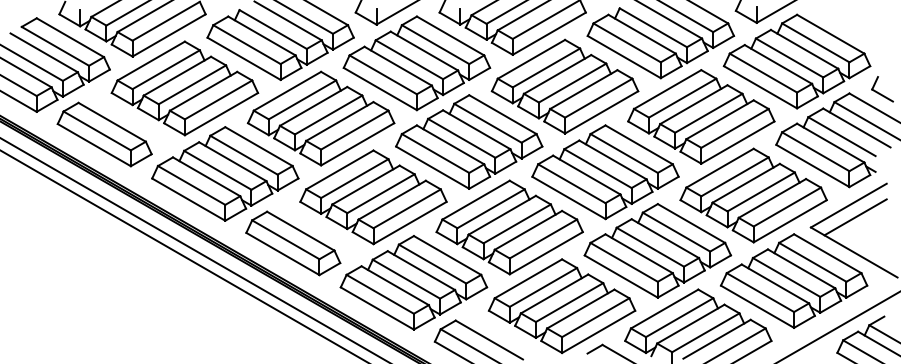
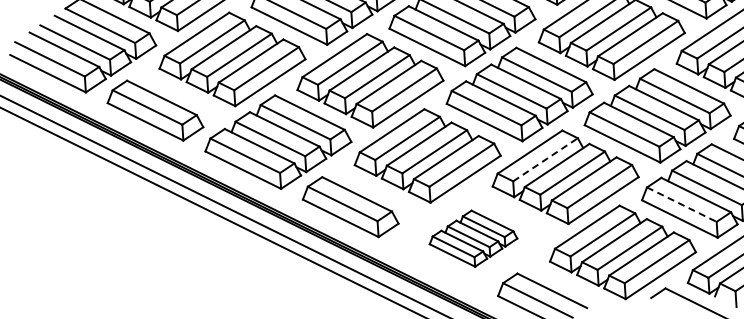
line: (491, 208) -> (545, 159), solid -> dashed
line: (624, 262) -> (682, 204), solid -> dashed
part: (413, 282) -> (472, 238), size x0.6

